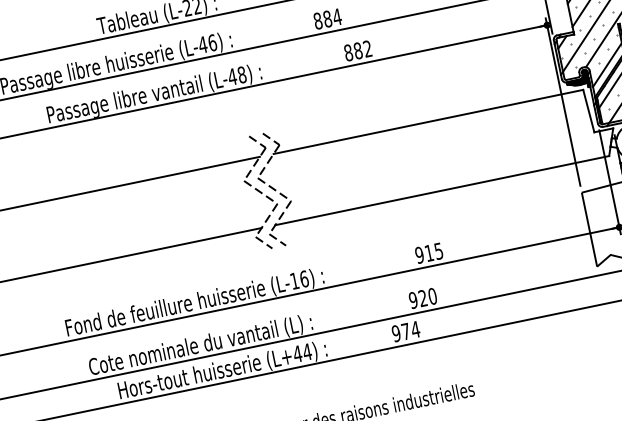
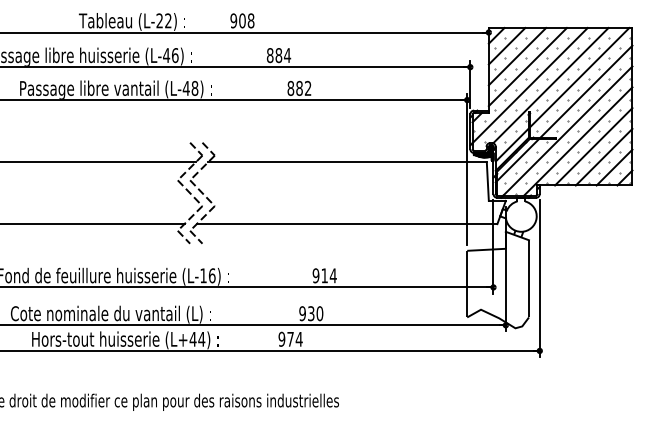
text: (437, 251) -> (332, 275), 915 -> 914
text: (423, 298) -> (311, 313), 920 -> 930

